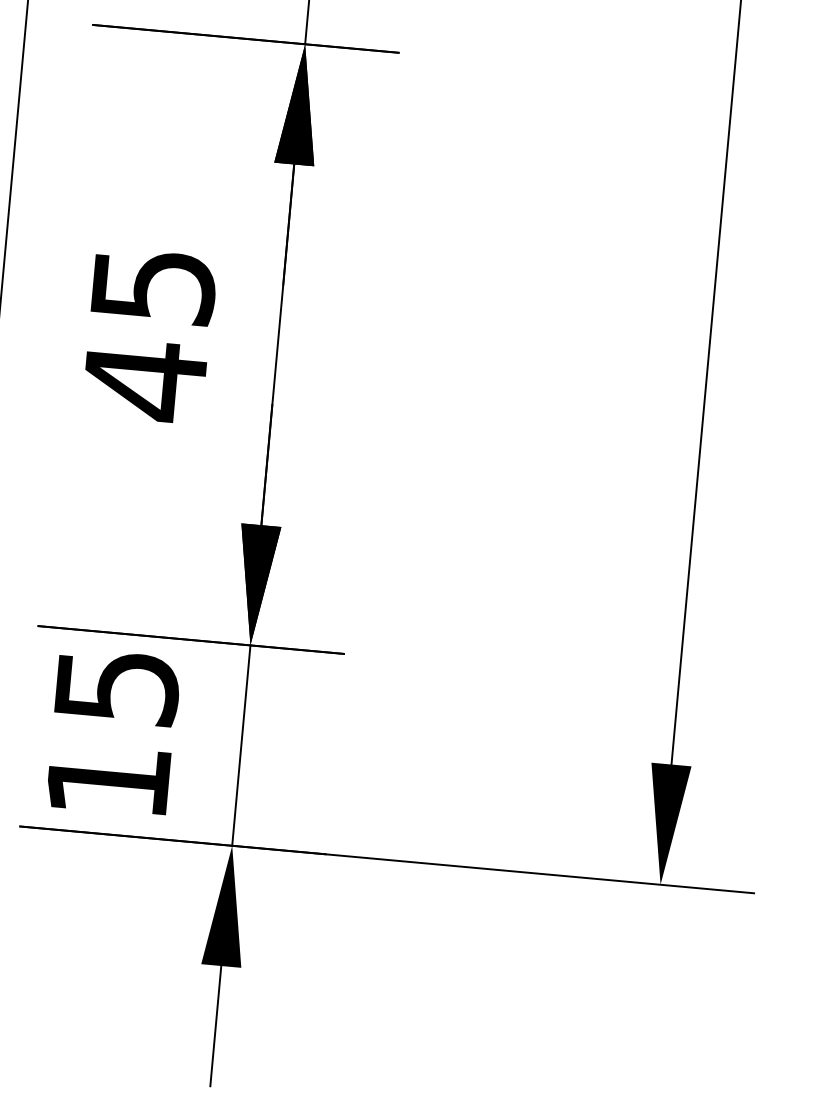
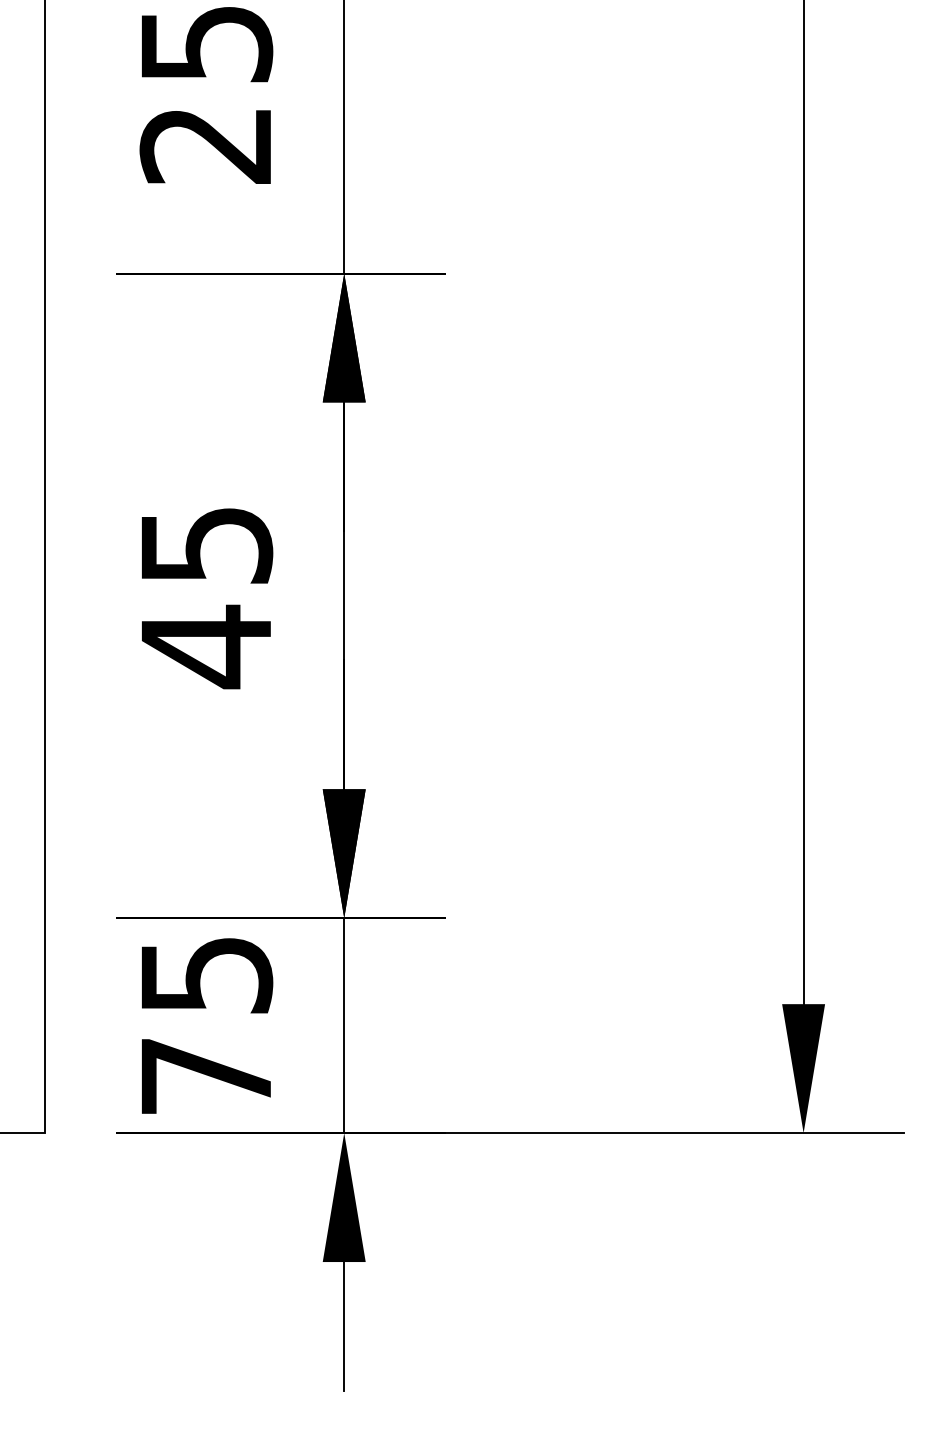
text: (107, 781) -> (205, 1076), 15 -> 75

